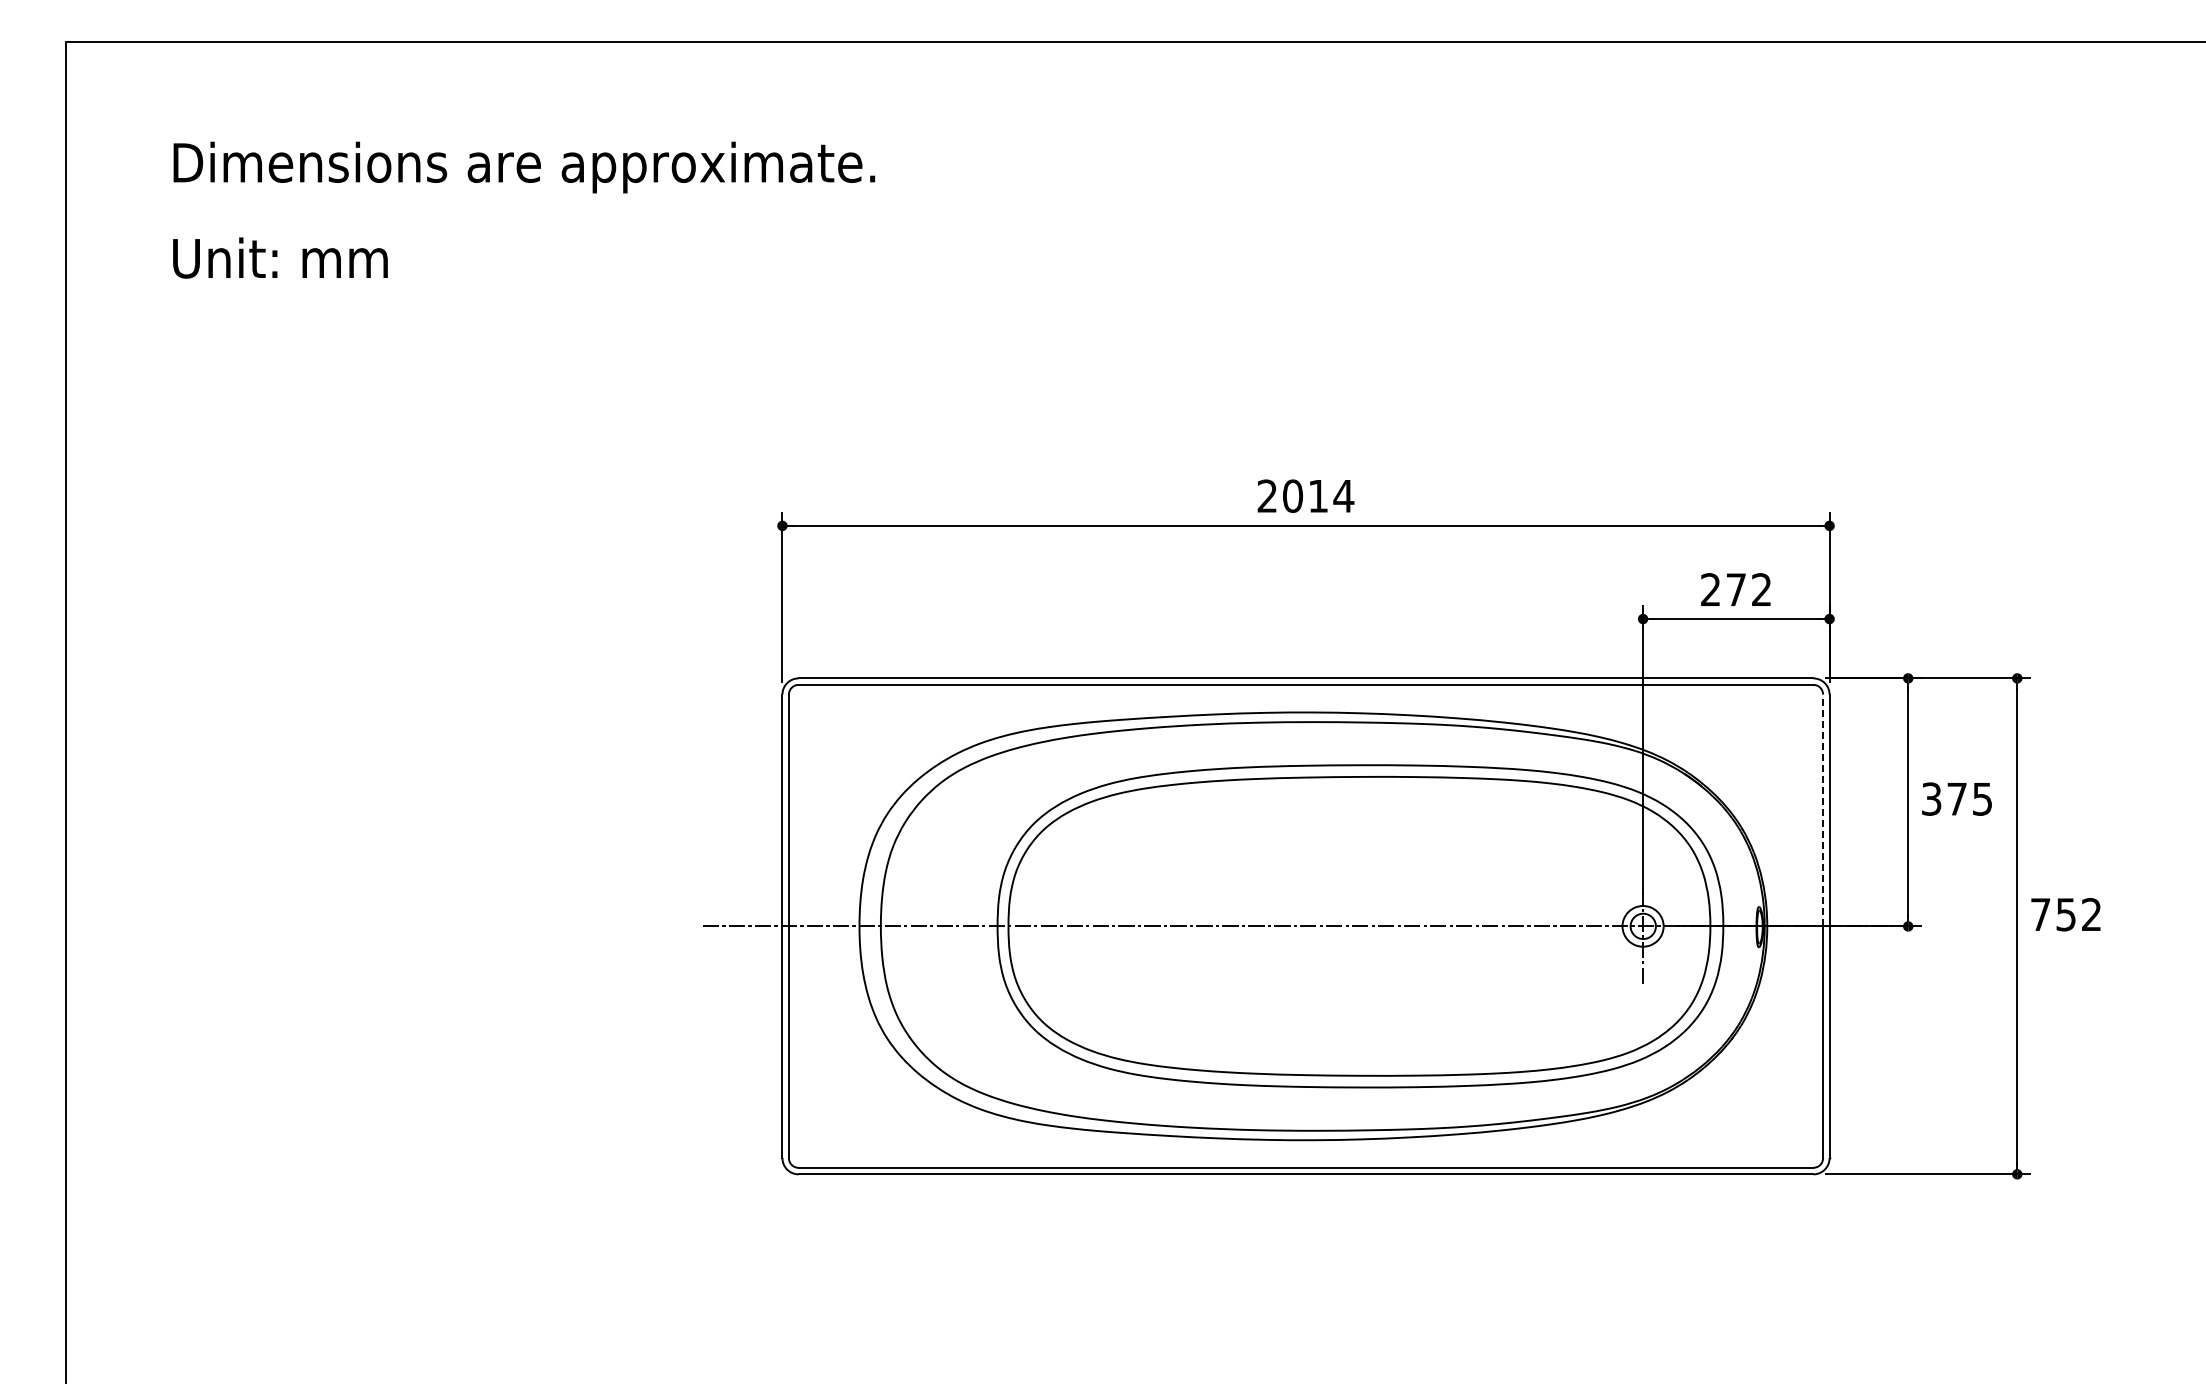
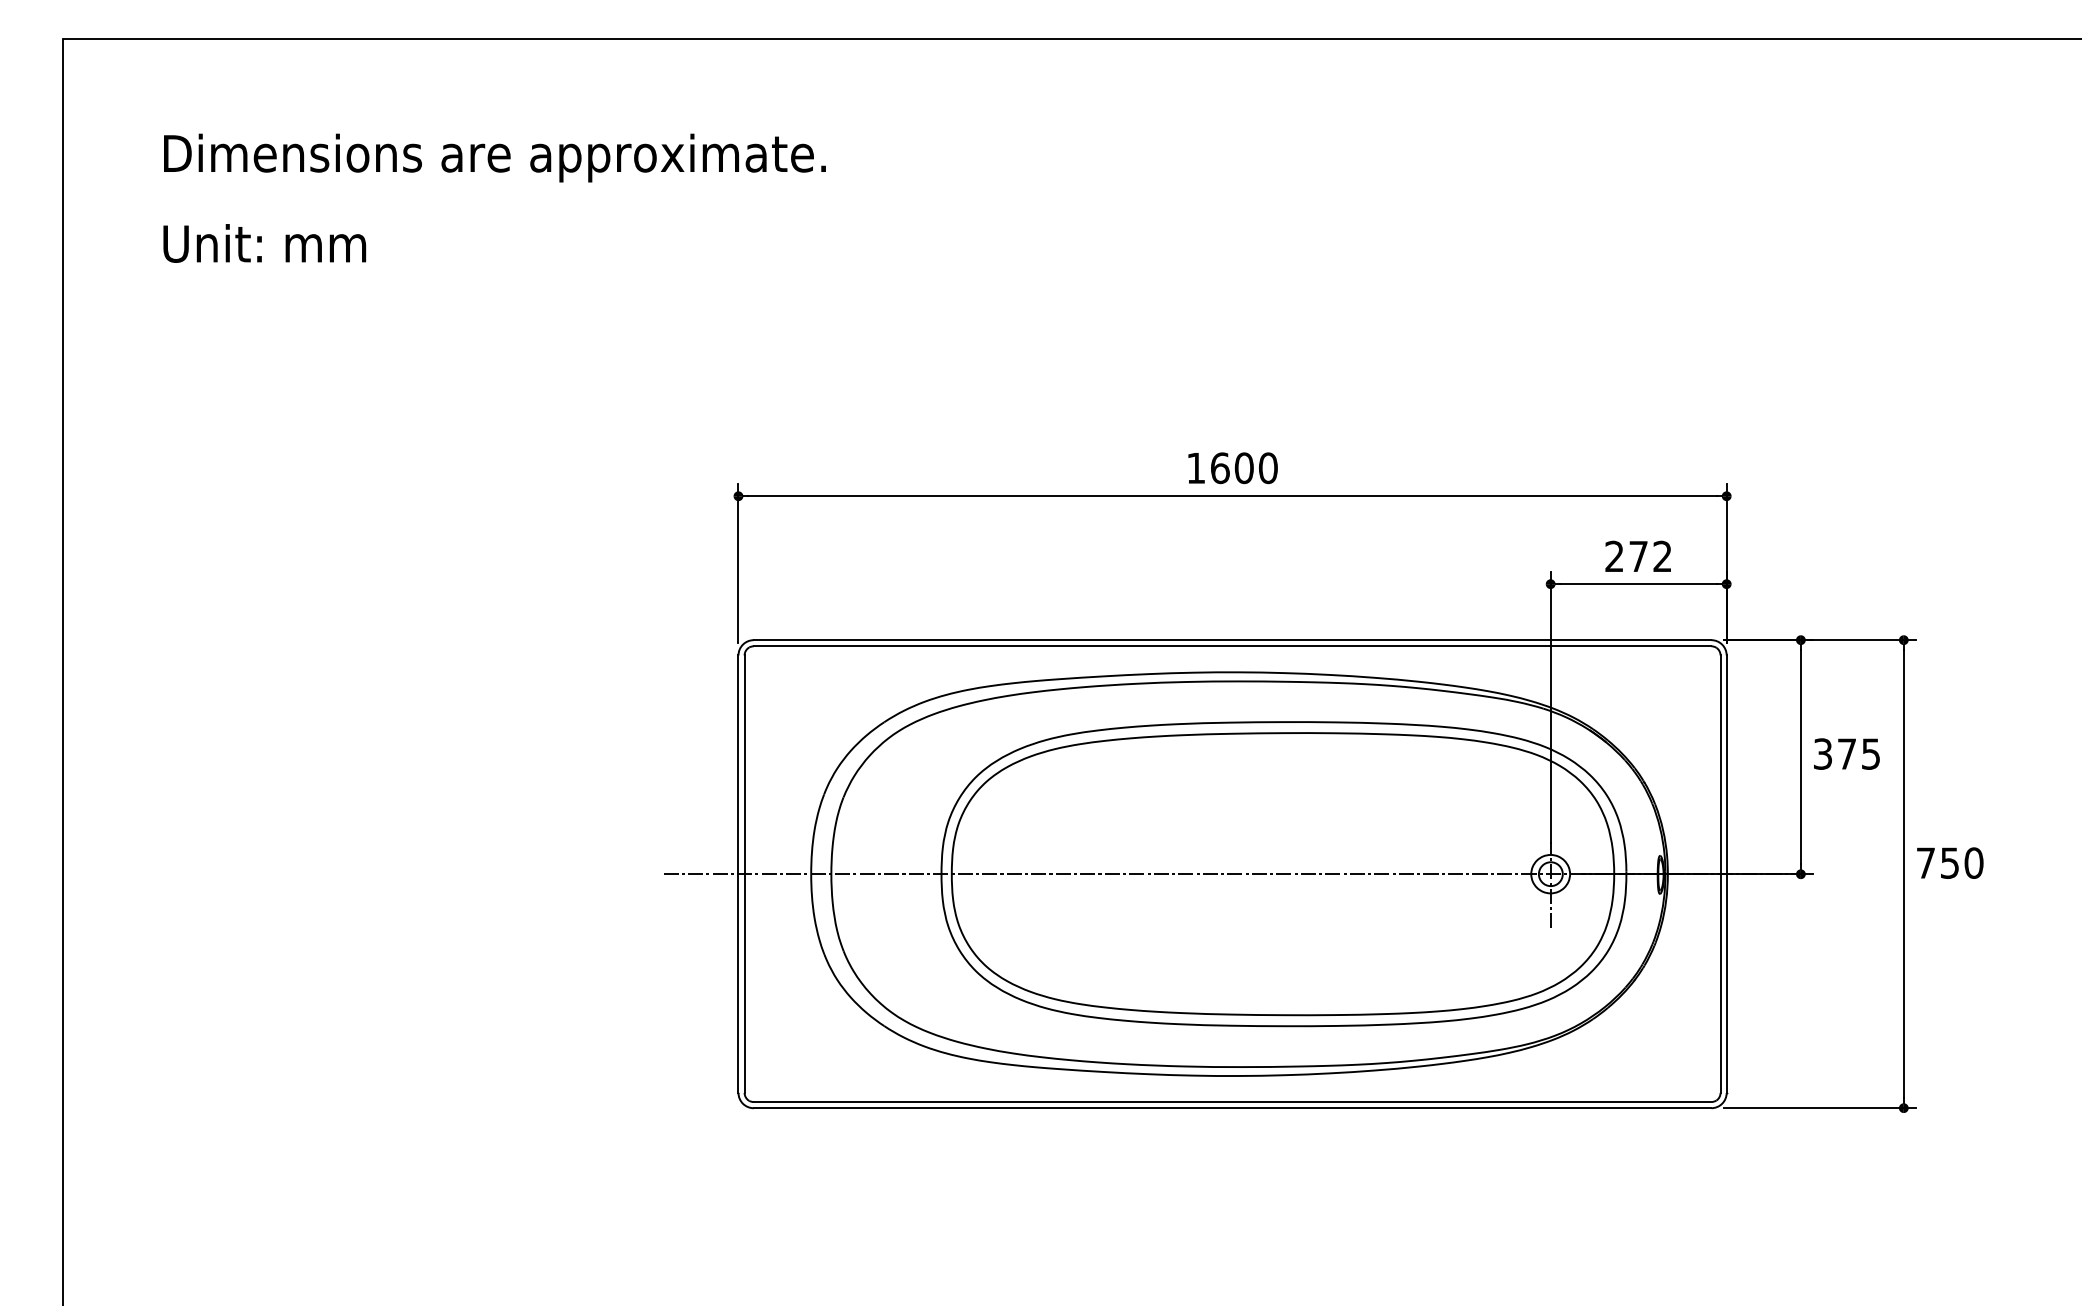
text: (1305, 495) -> (1232, 467), 2014 -> 1600
line: (1823, 810) -> (1720, 764), dashed -> solid
text: (2091, 914) -> (1973, 862), 752 -> 750

